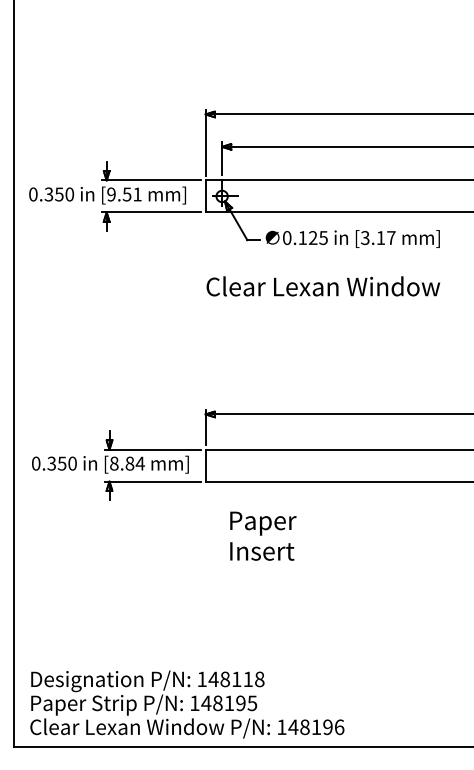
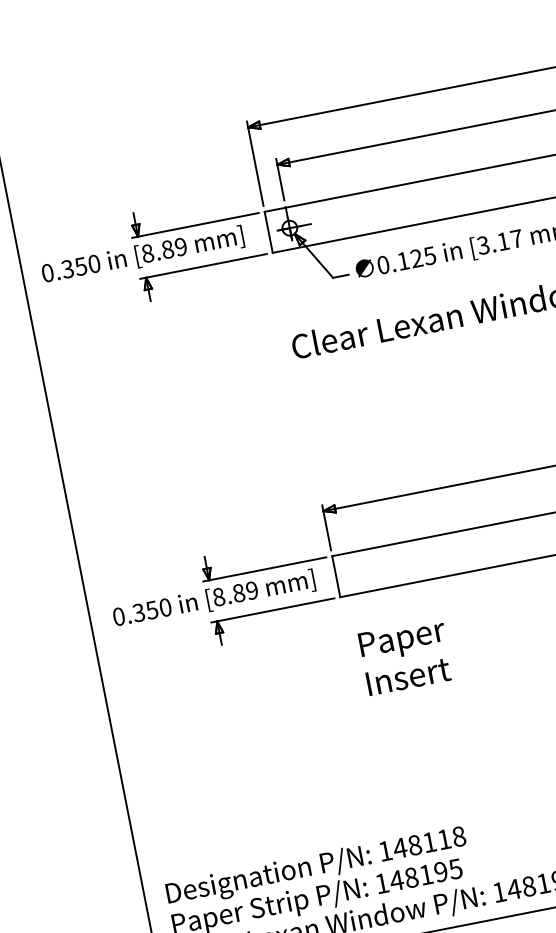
text: (124, 194) -> (164, 250), [9.51 -> [8.89
text: (139, 463) -> (251, 590), [8.84 -> [8.89
text: (263, 535) -> (406, 655), moved

